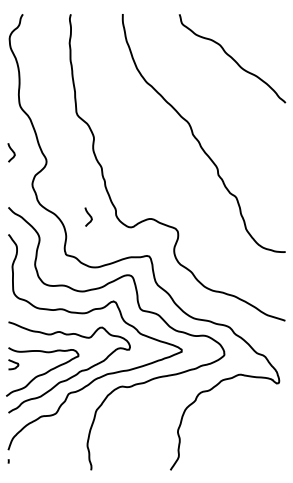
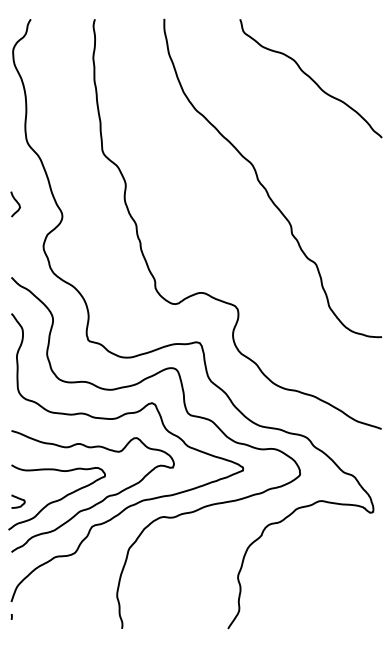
curve: (90, 217) -> (120, 290), removed
curve: (13, 363) -> (18, 499), moved

